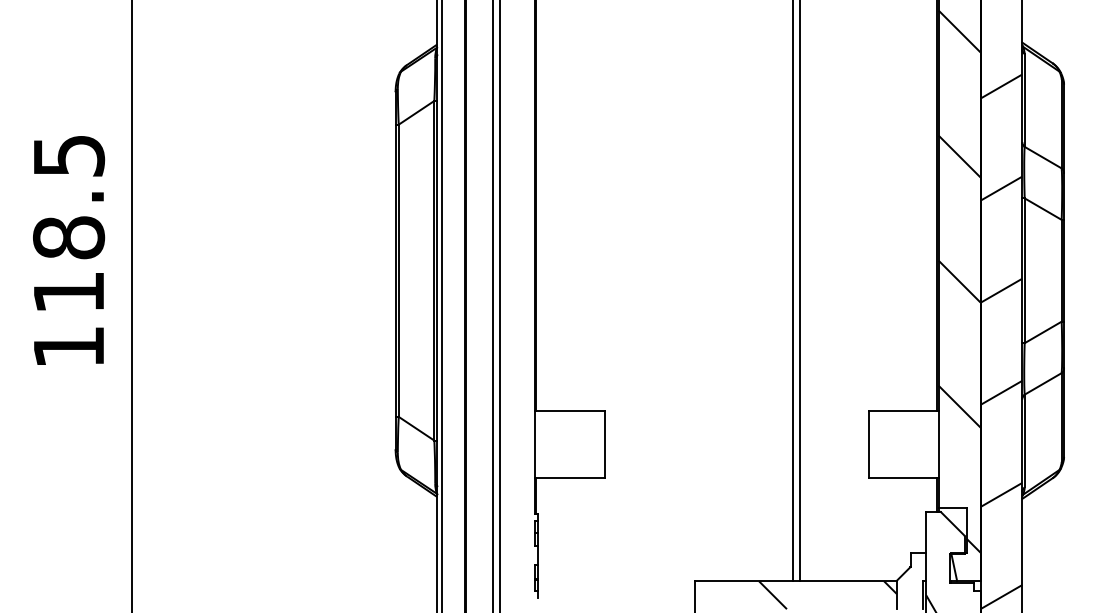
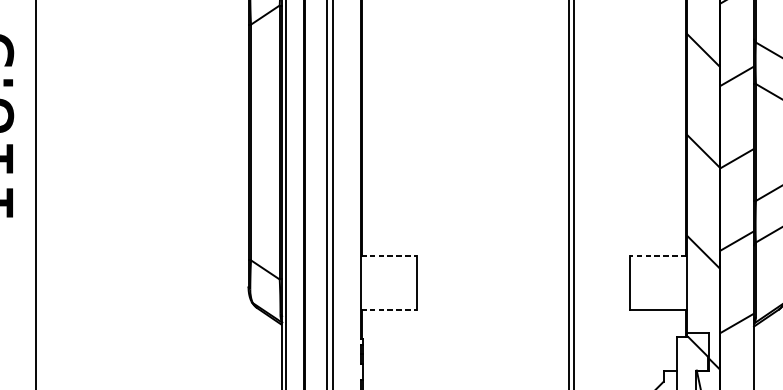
line: (569, 411) -> (388, 256), solid -> dashed
line: (903, 411) -> (658, 256), solid -> dashed
line: (569, 478) -> (388, 310), solid -> dashed

